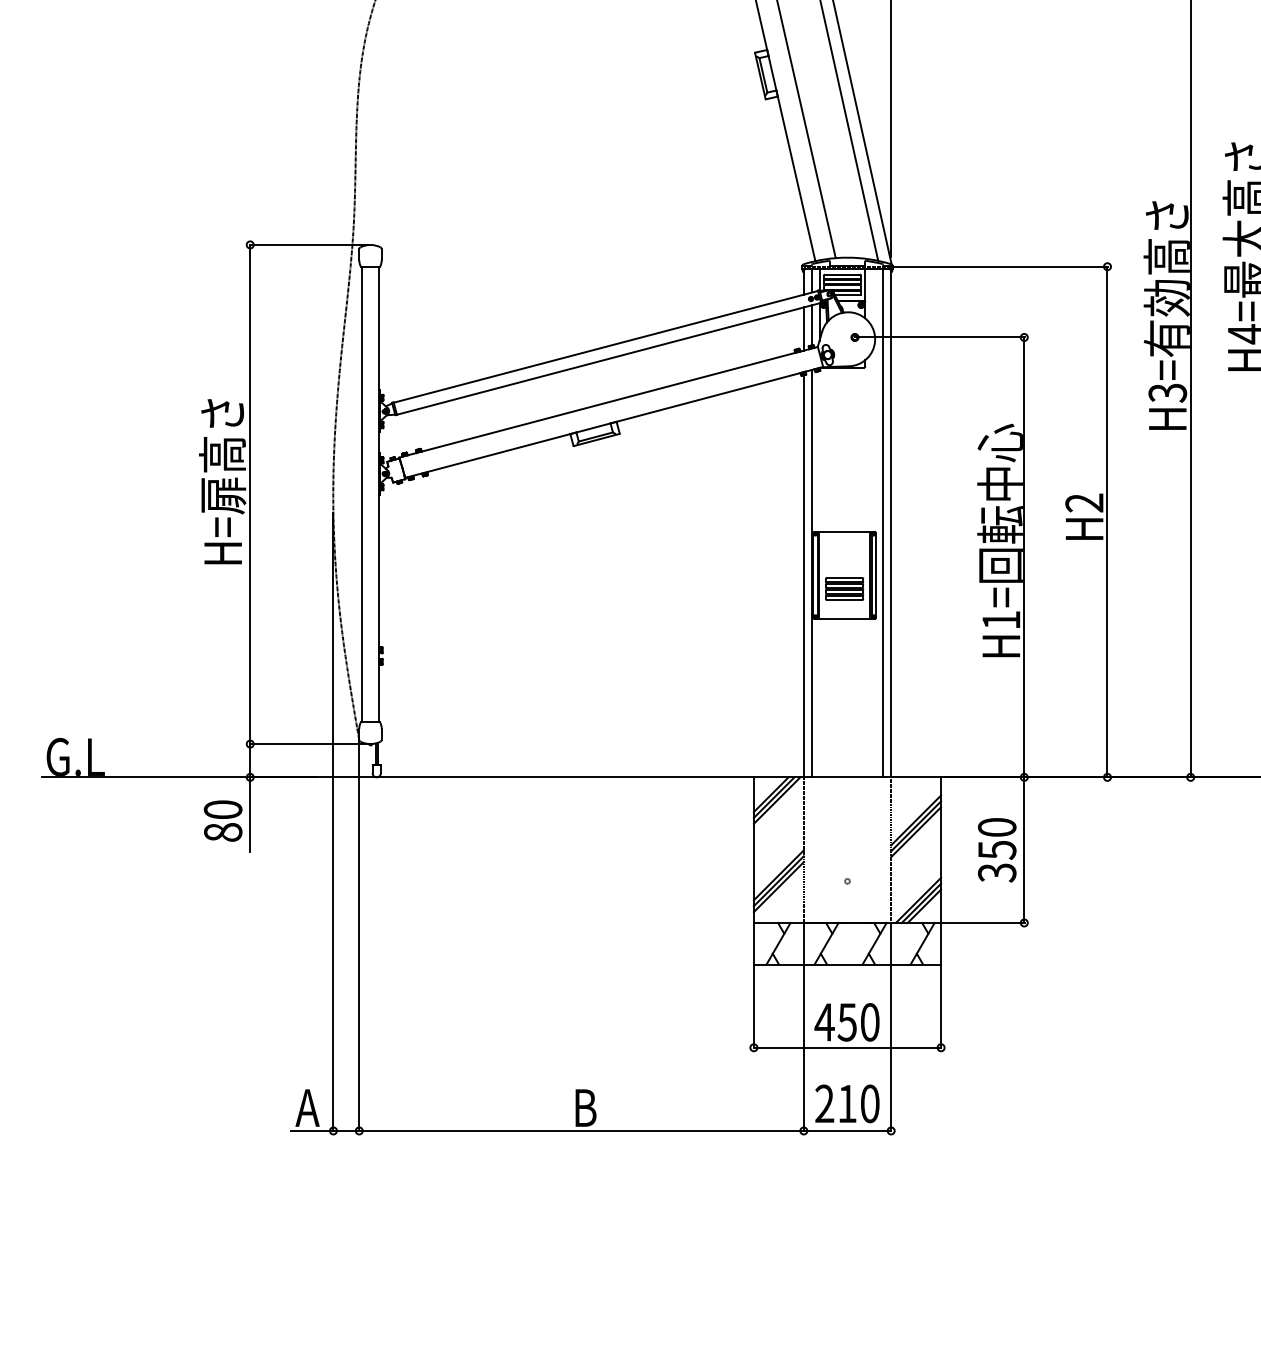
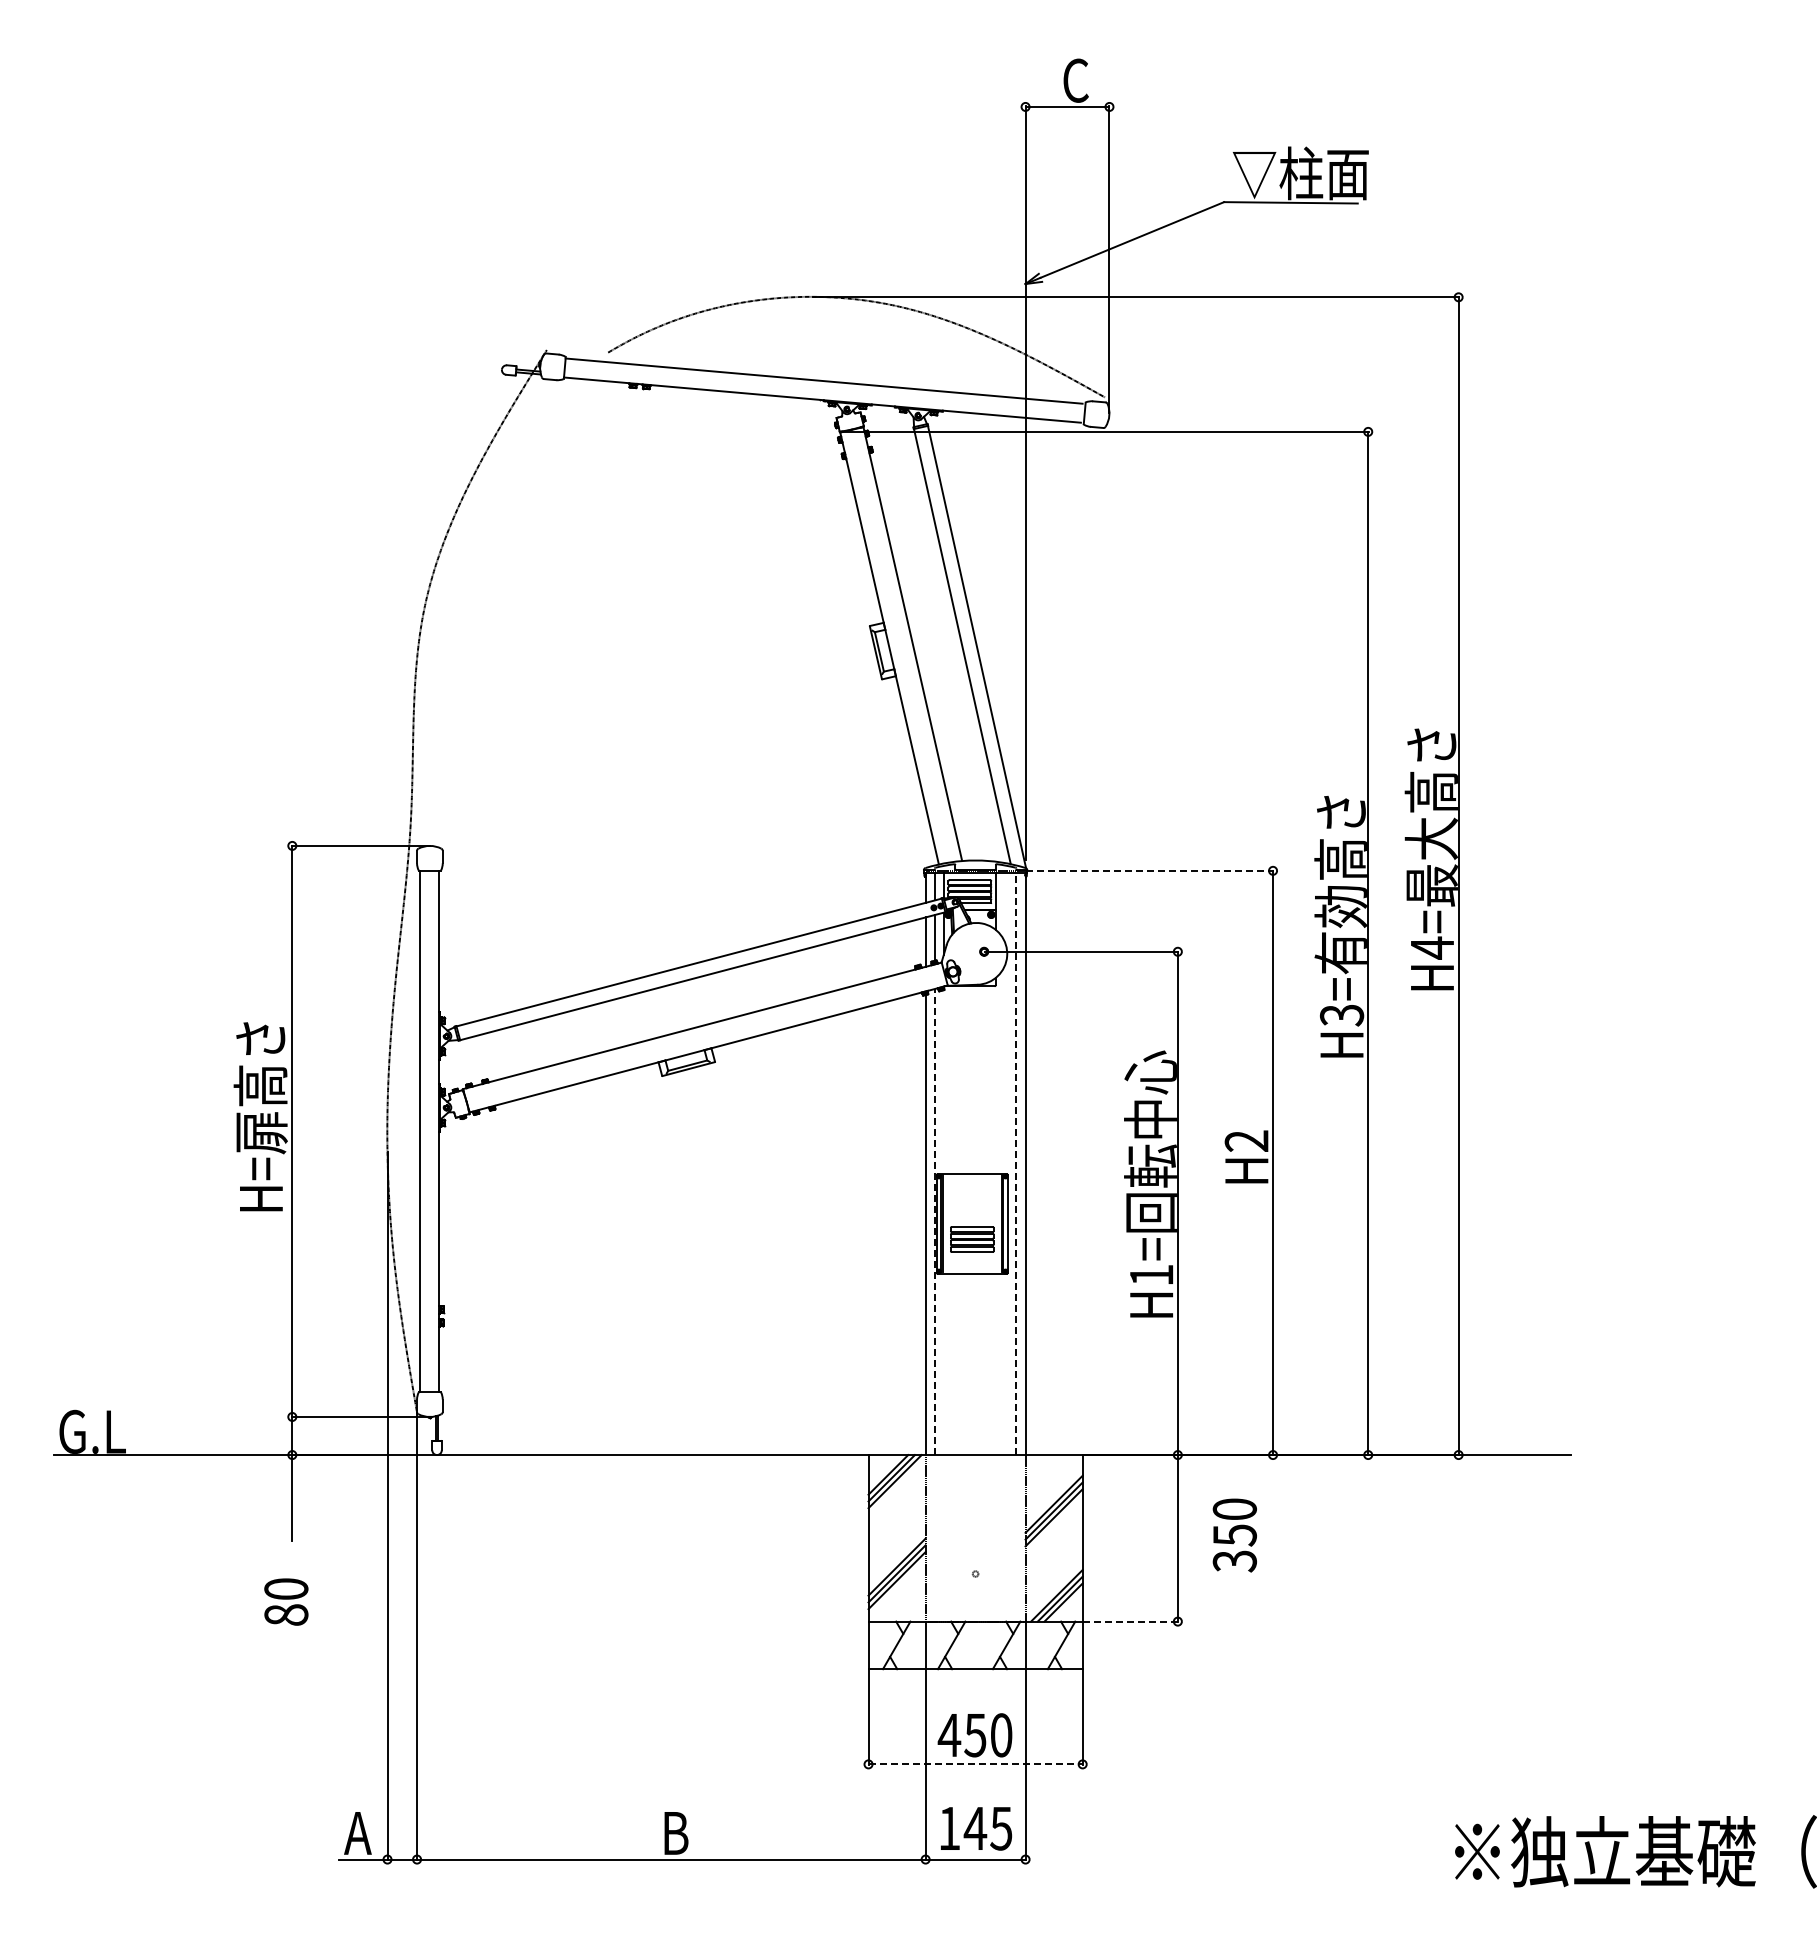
line: (999, 266) -> (1149, 870), solid -> dashed
line: (882, 523) -> (1015, 1164), solid -> dashed
line: (812, 573) -> (935, 1221), solid -> dashed
text: (223, 820) -> (286, 1601), moved
text: (996, 850) -> (1234, 1535), moved
line: (982, 922) -> (1130, 1621), solid -> dashed
line: (848, 1047) -> (976, 1764), solid -> dashed
text: (847, 1103) -> (975, 1828), 210 -> 145

